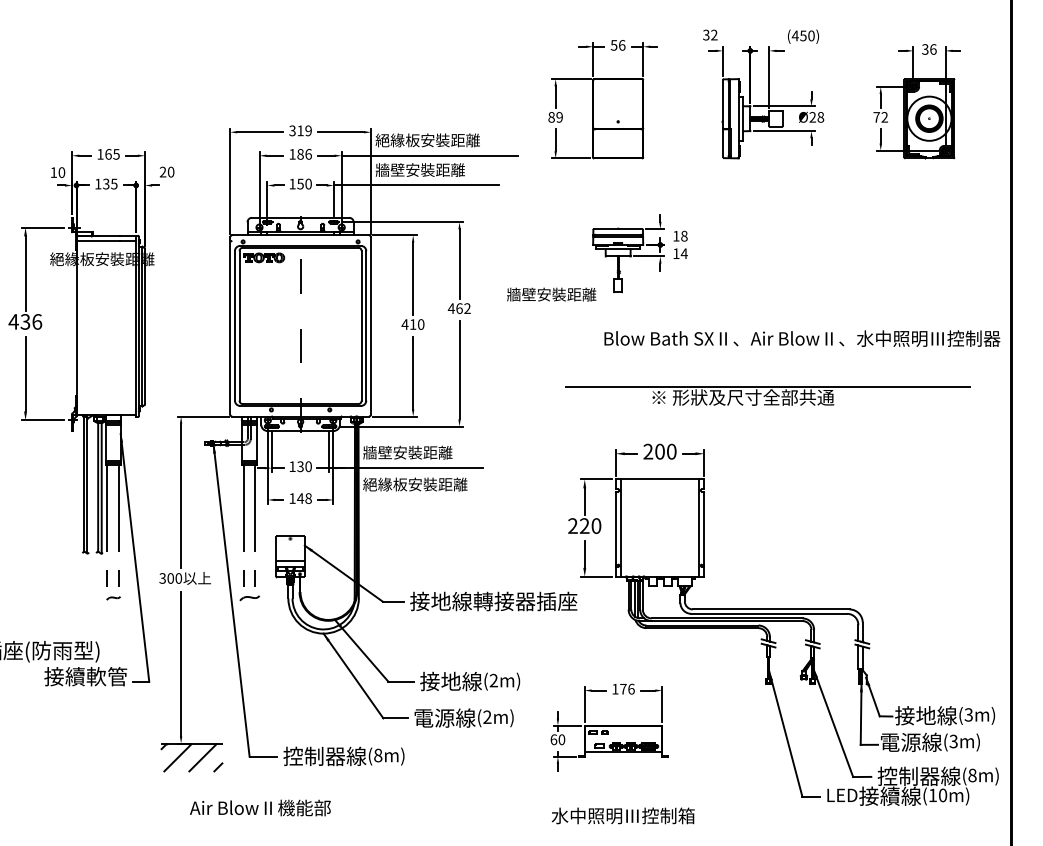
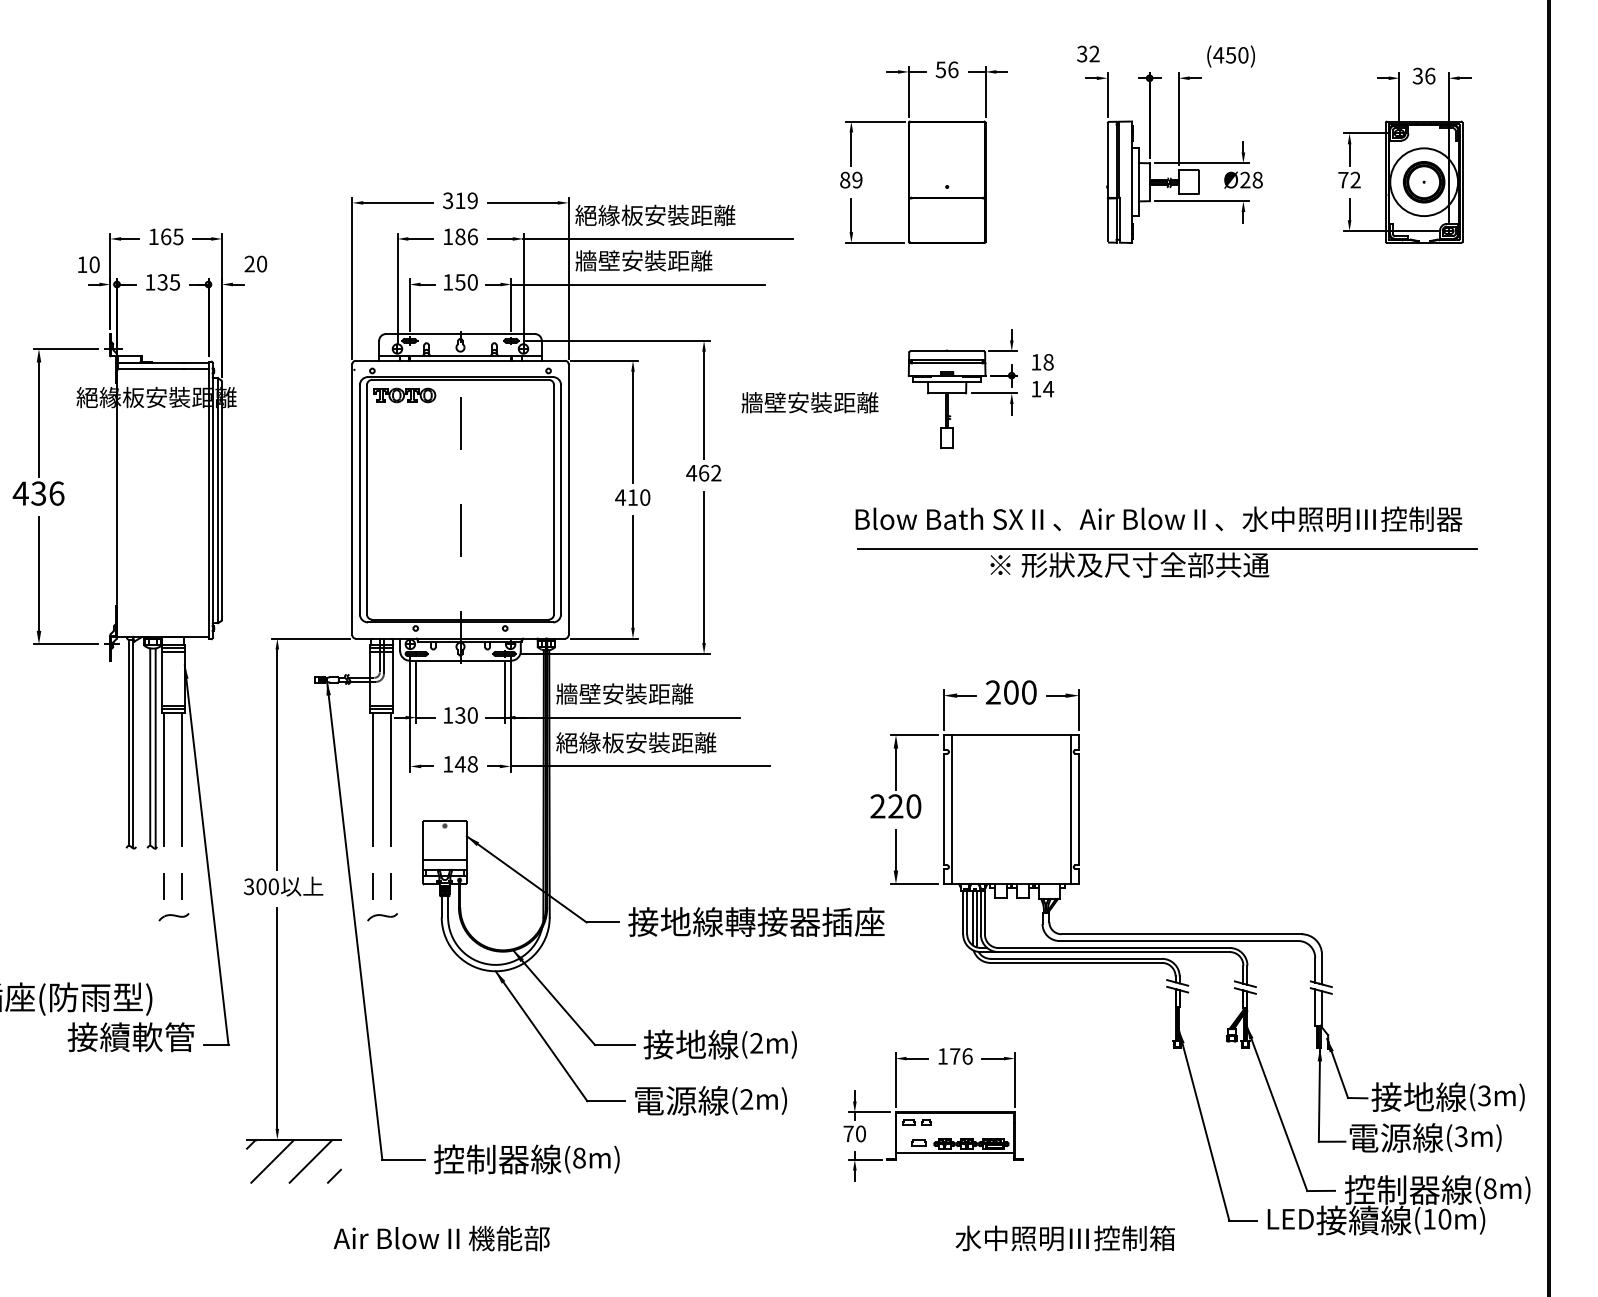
text: (551, 294) -> (809, 402), moved
text: (802, 338) -> (1159, 519), moved
part: (767, 395) -> (1166, 561), moved
line: (417, 499) -> (639, 765), added
part: (113, 598) -> (173, 917), size x1.43
text: (553, 739) -> (848, 1133), 60 -> 70
text: (260, 807) -> (441, 1237), moved
text: (622, 815) -> (1064, 1237), moved

